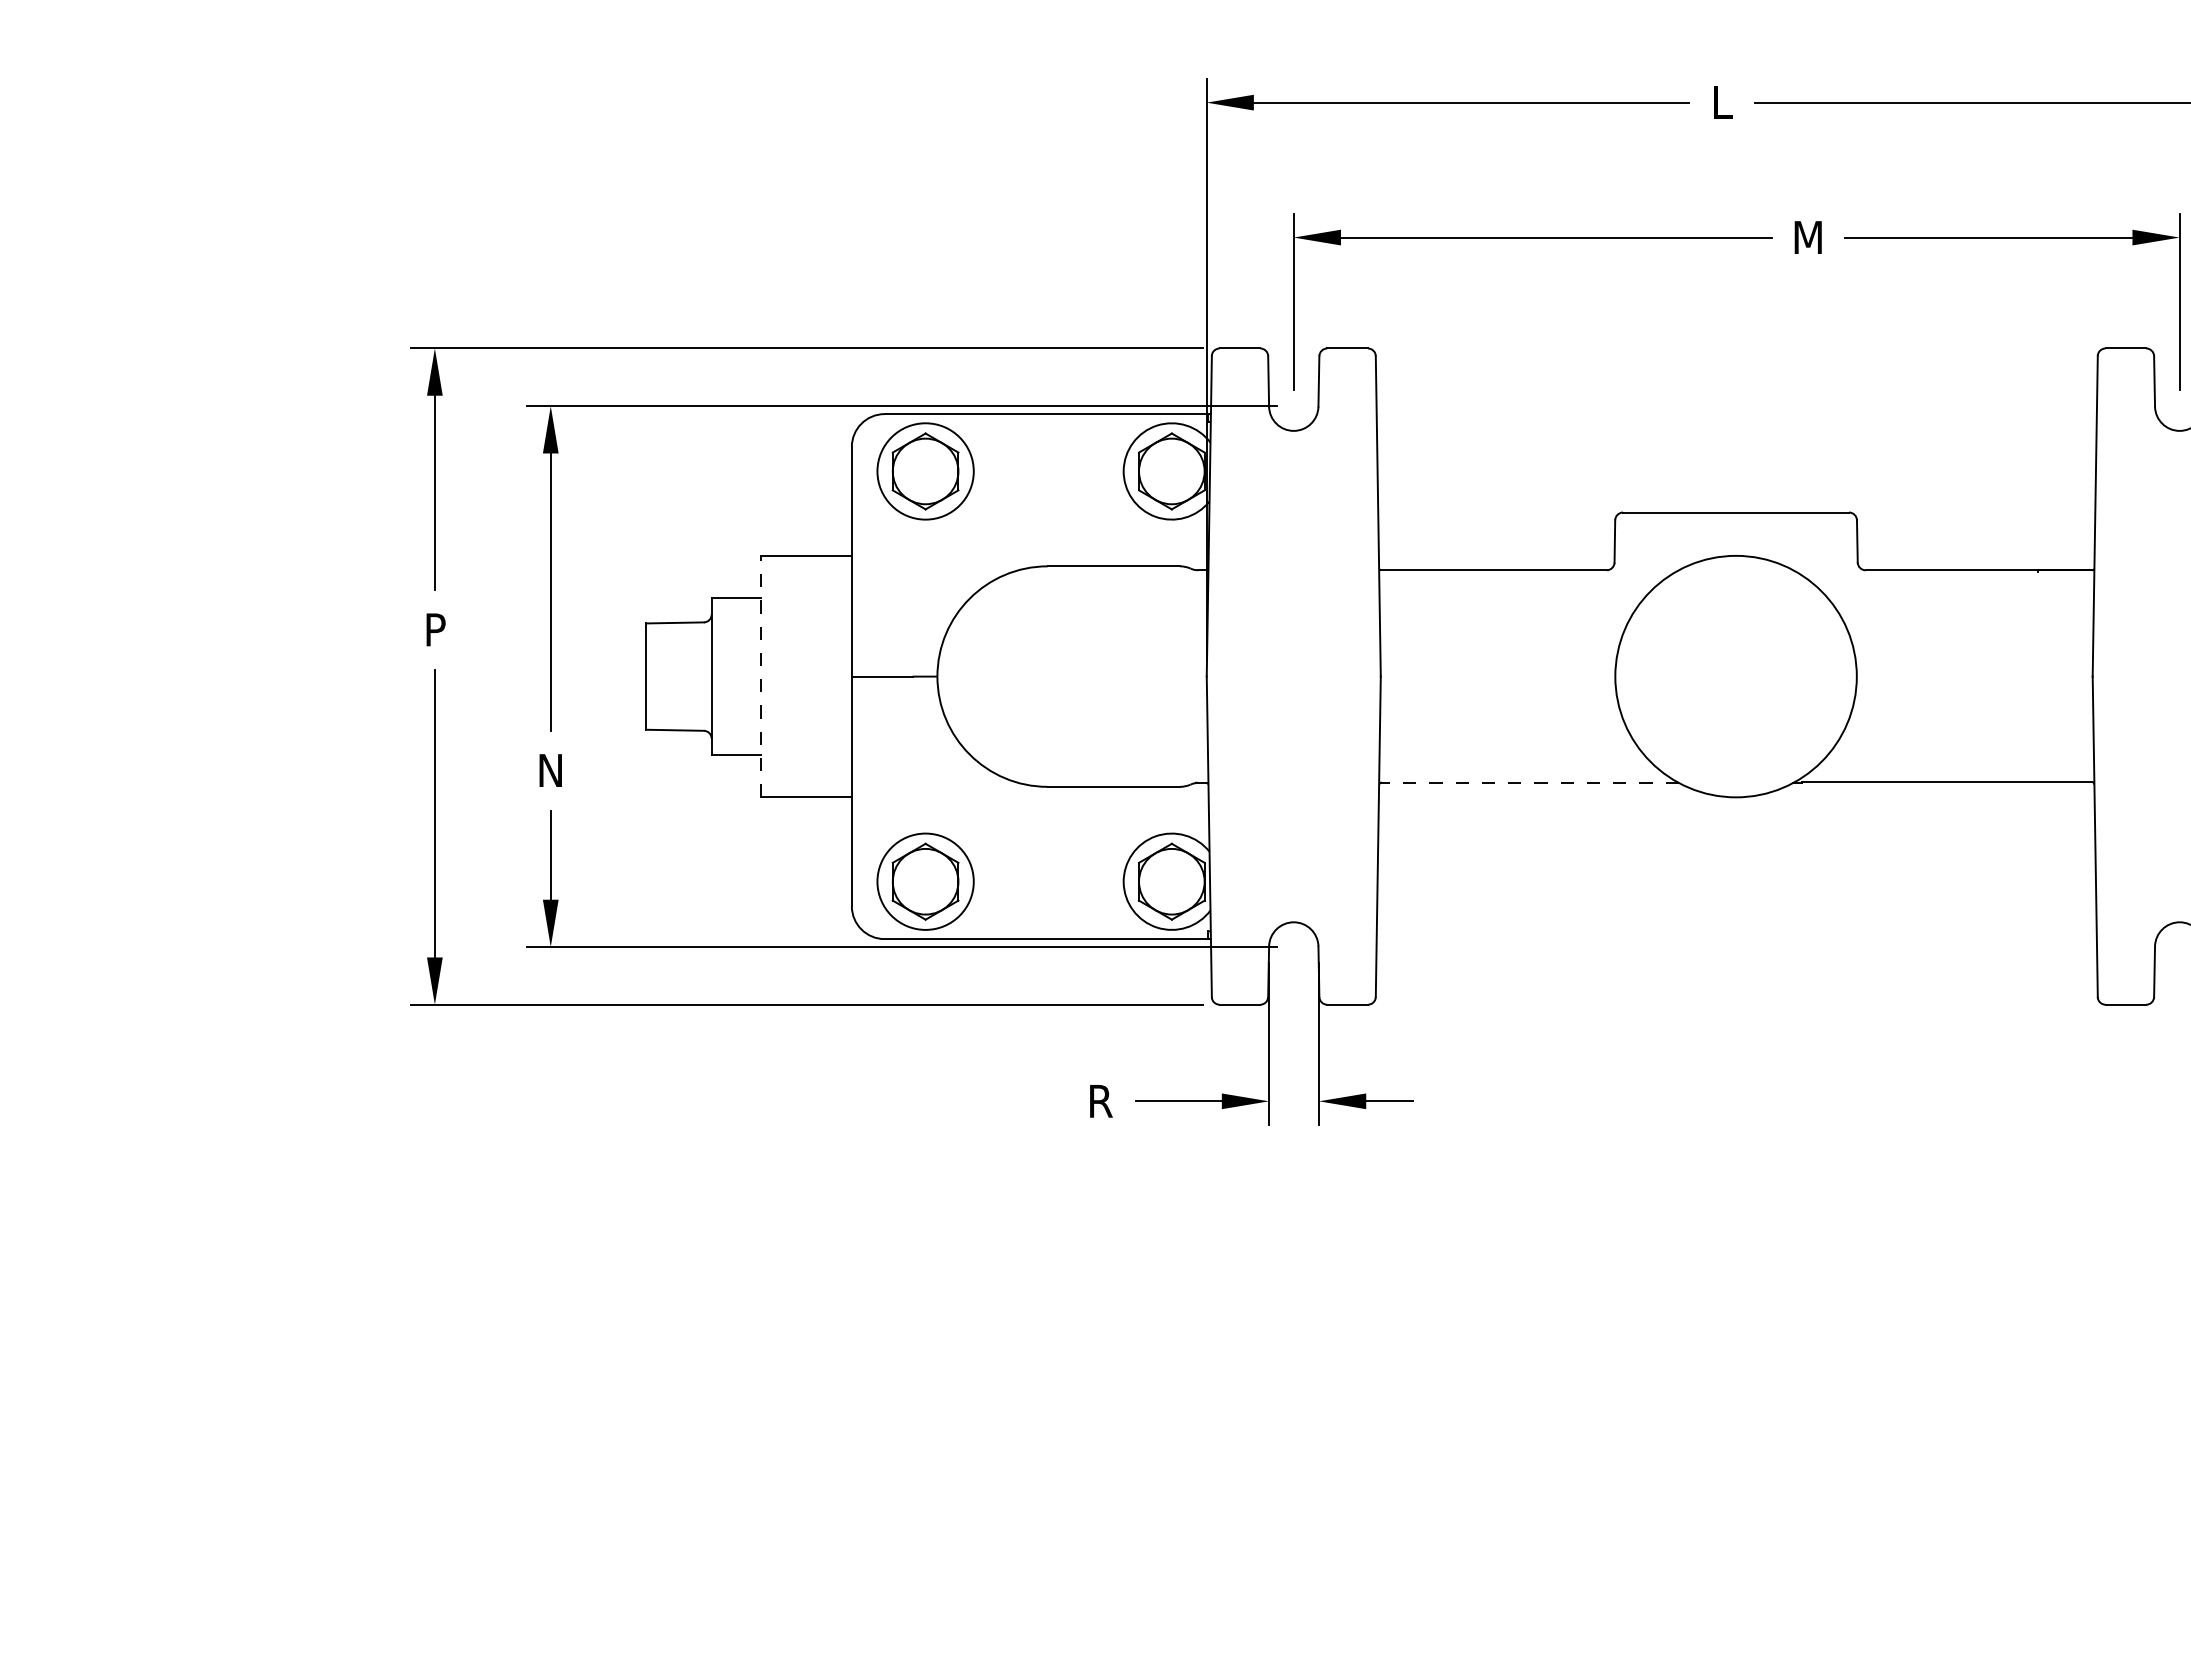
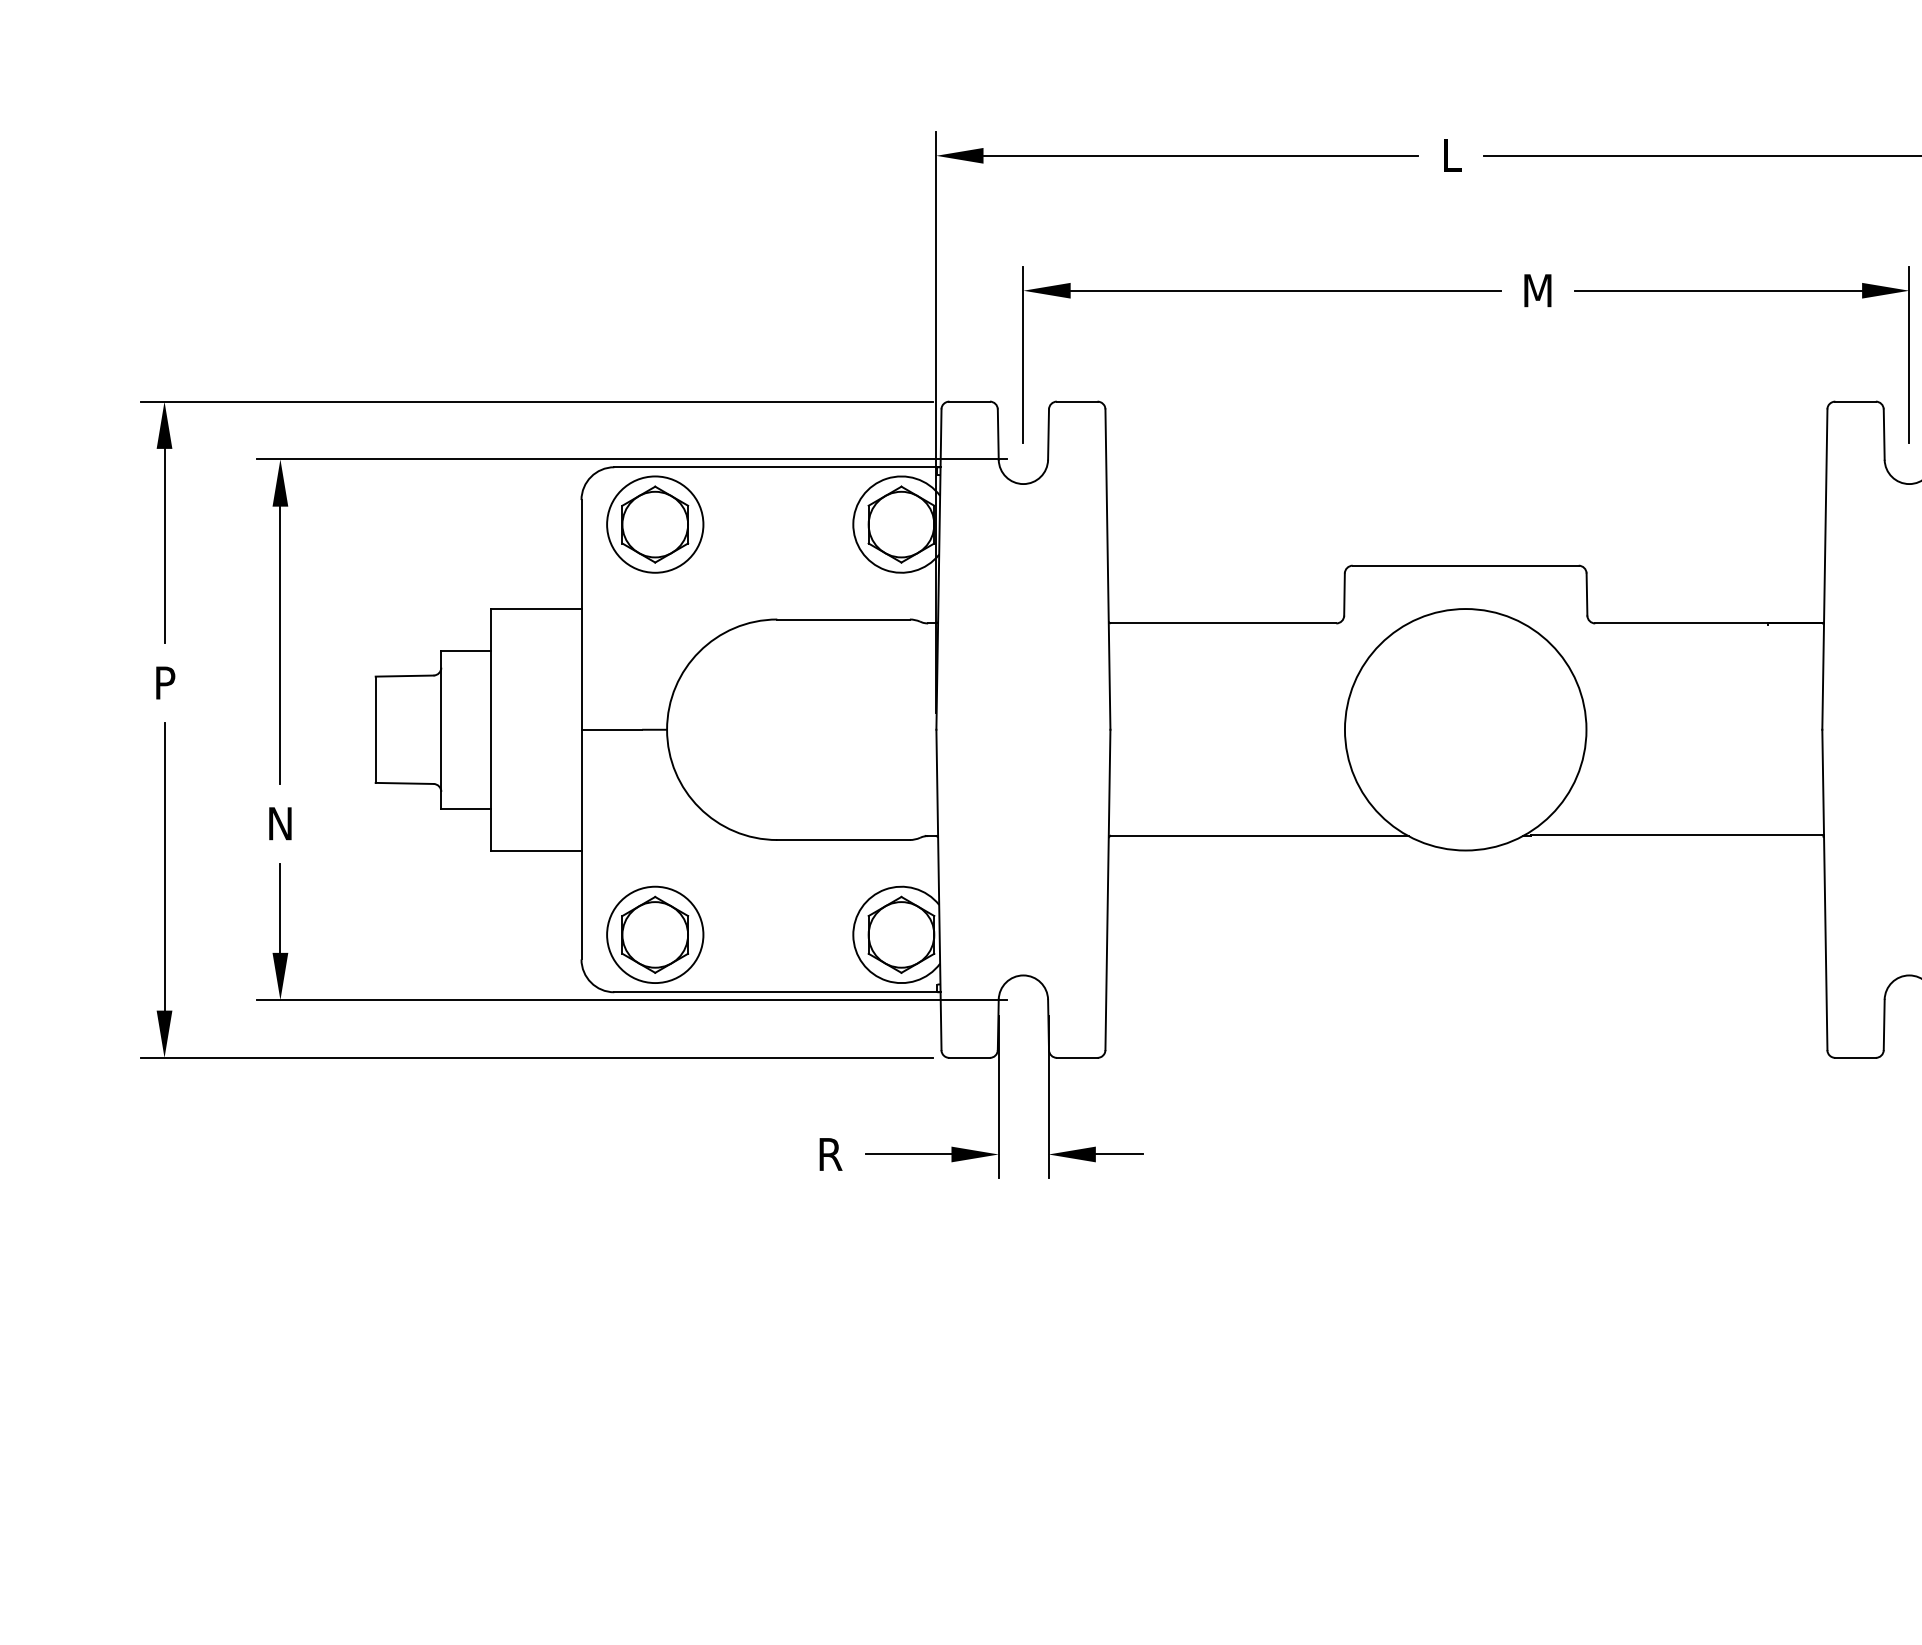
line: (760, 676) -> (490, 729), dashed -> solid
line: (1529, 782) -> (1259, 835), dashed -> solid

